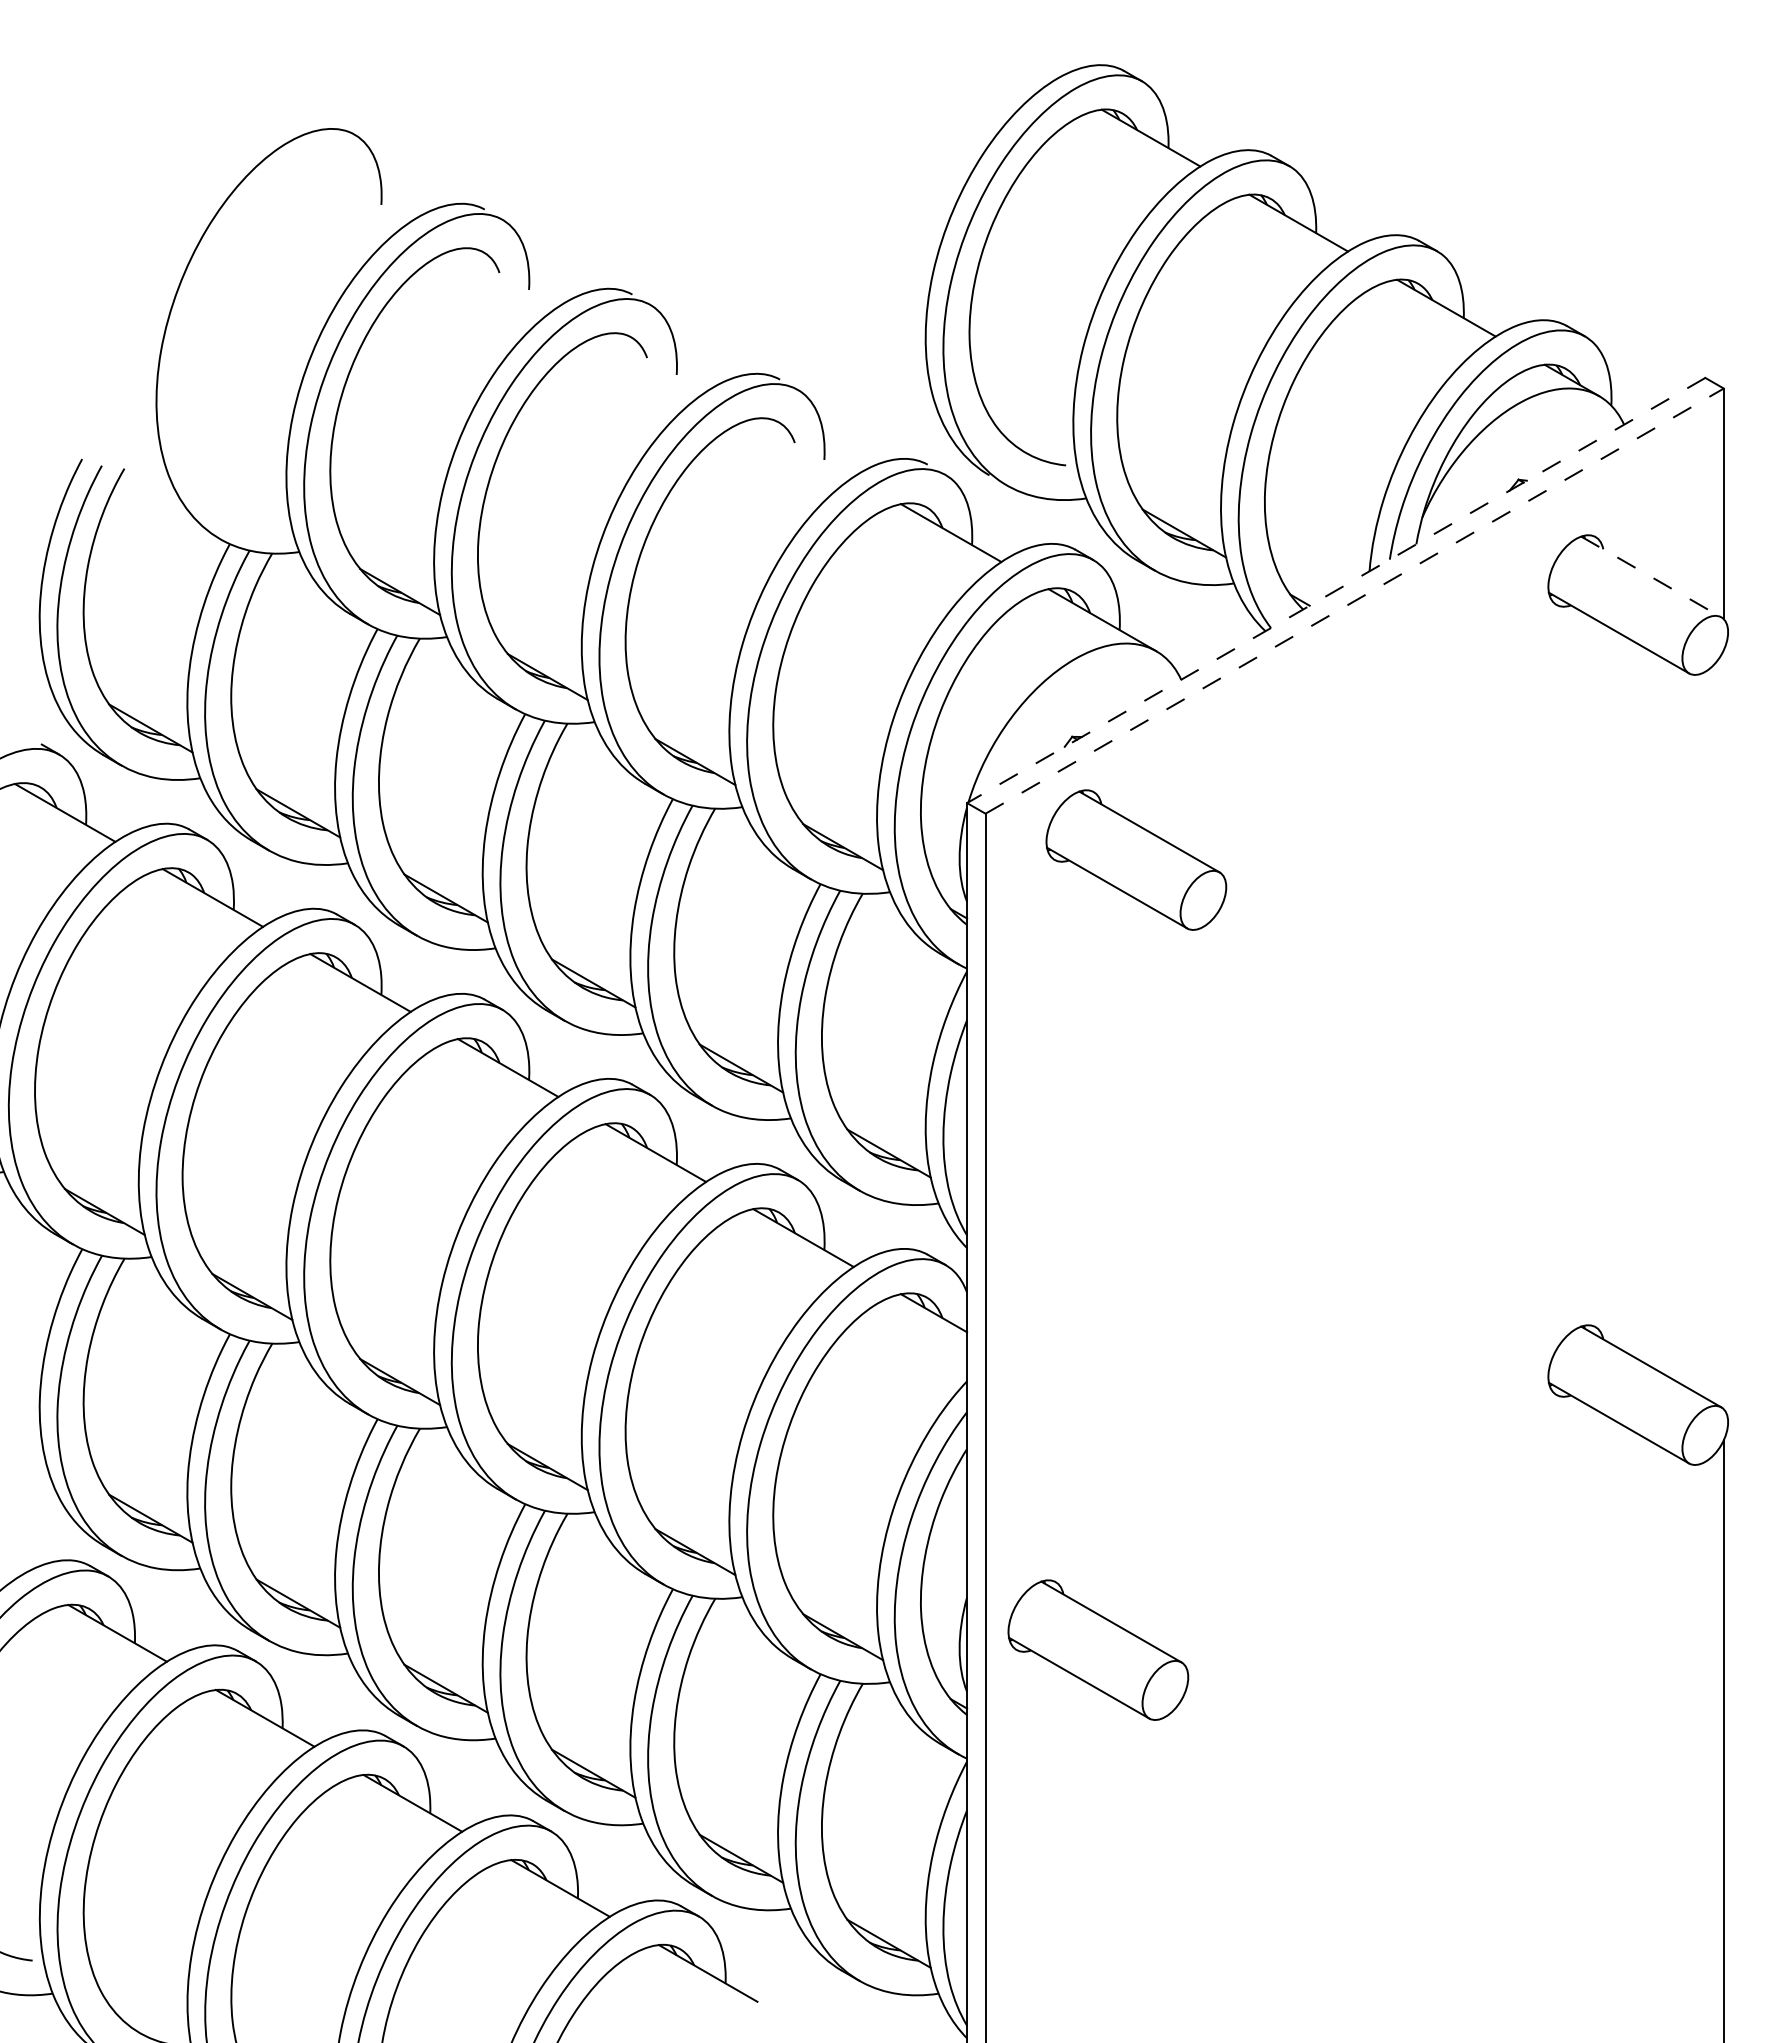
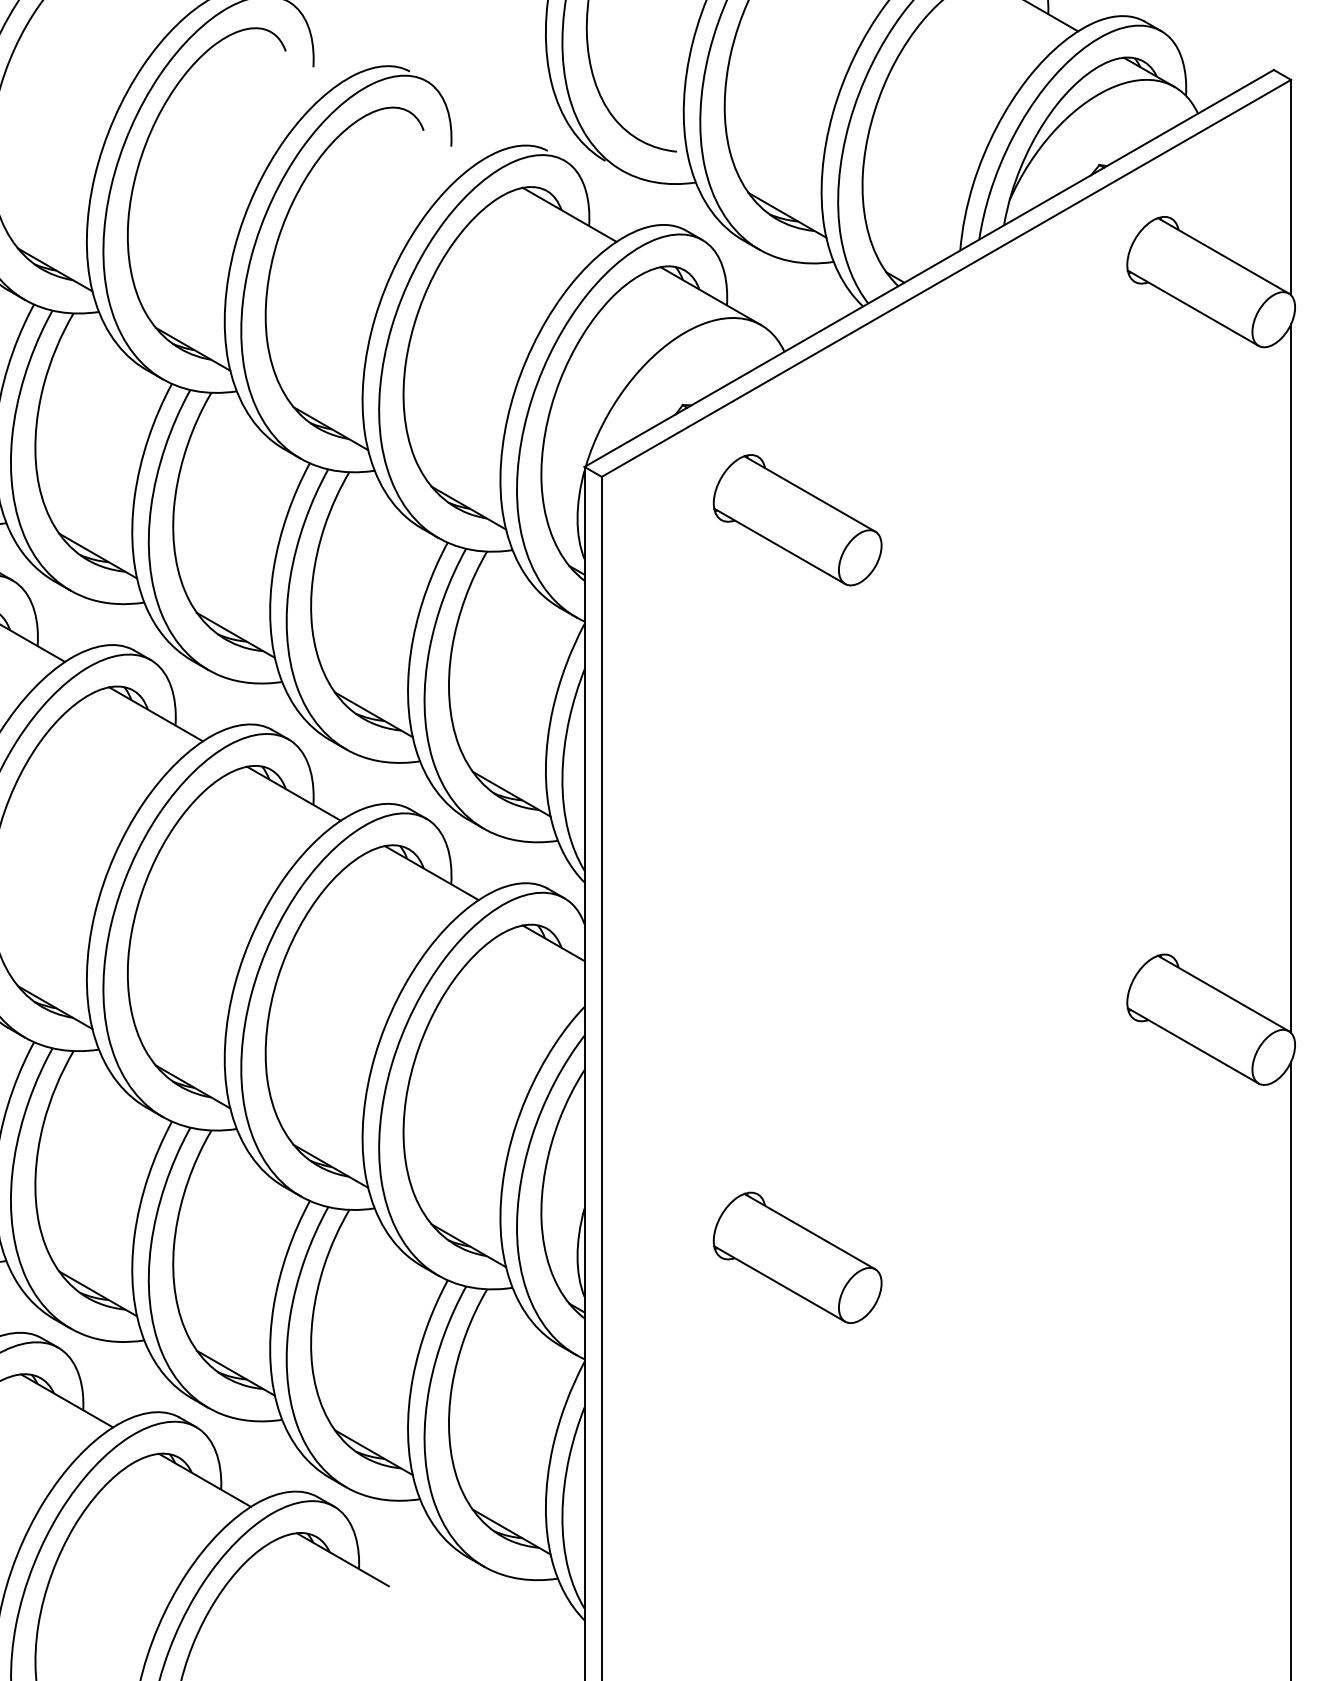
line: (1651, 576) -> (1223, 255), dashed -> solid
line: (1336, 590) -> (929, 268), dashed -> solid
line: (1354, 601) -> (946, 278), dashed -> solid
part: (1136, 859) -> (797, 519), moved
line: (1723, 1029) -> (1290, 678), added
part: (1098, 1649) -> (797, 1257), moved

